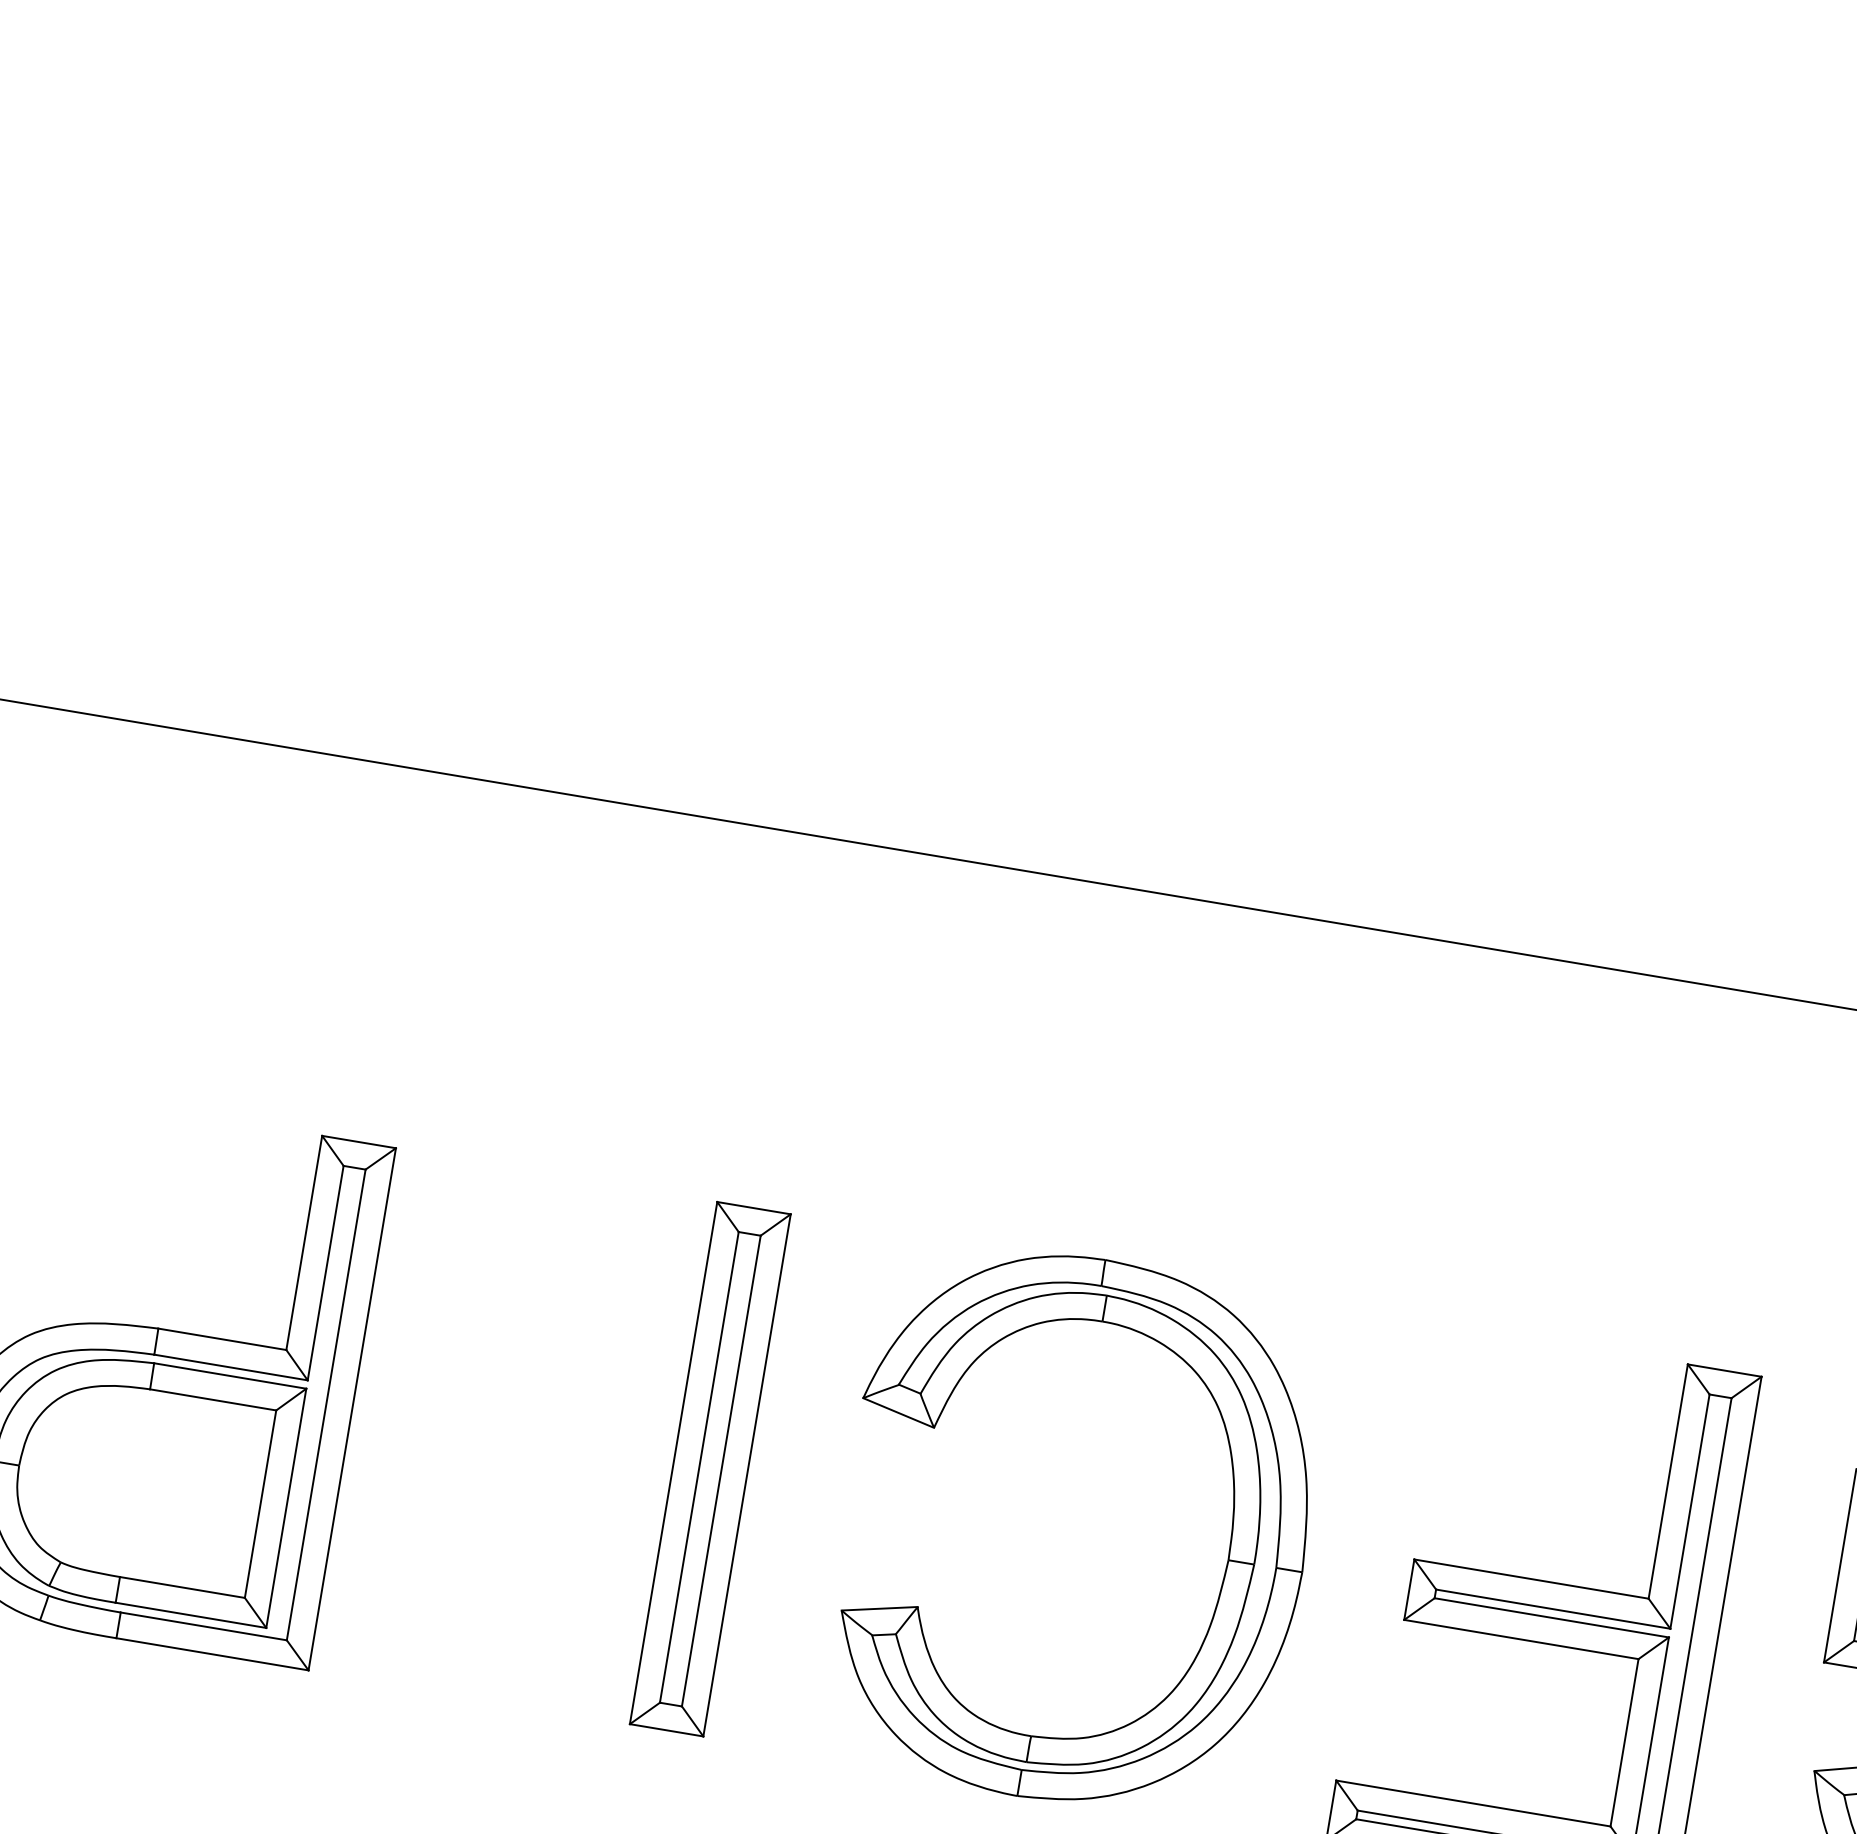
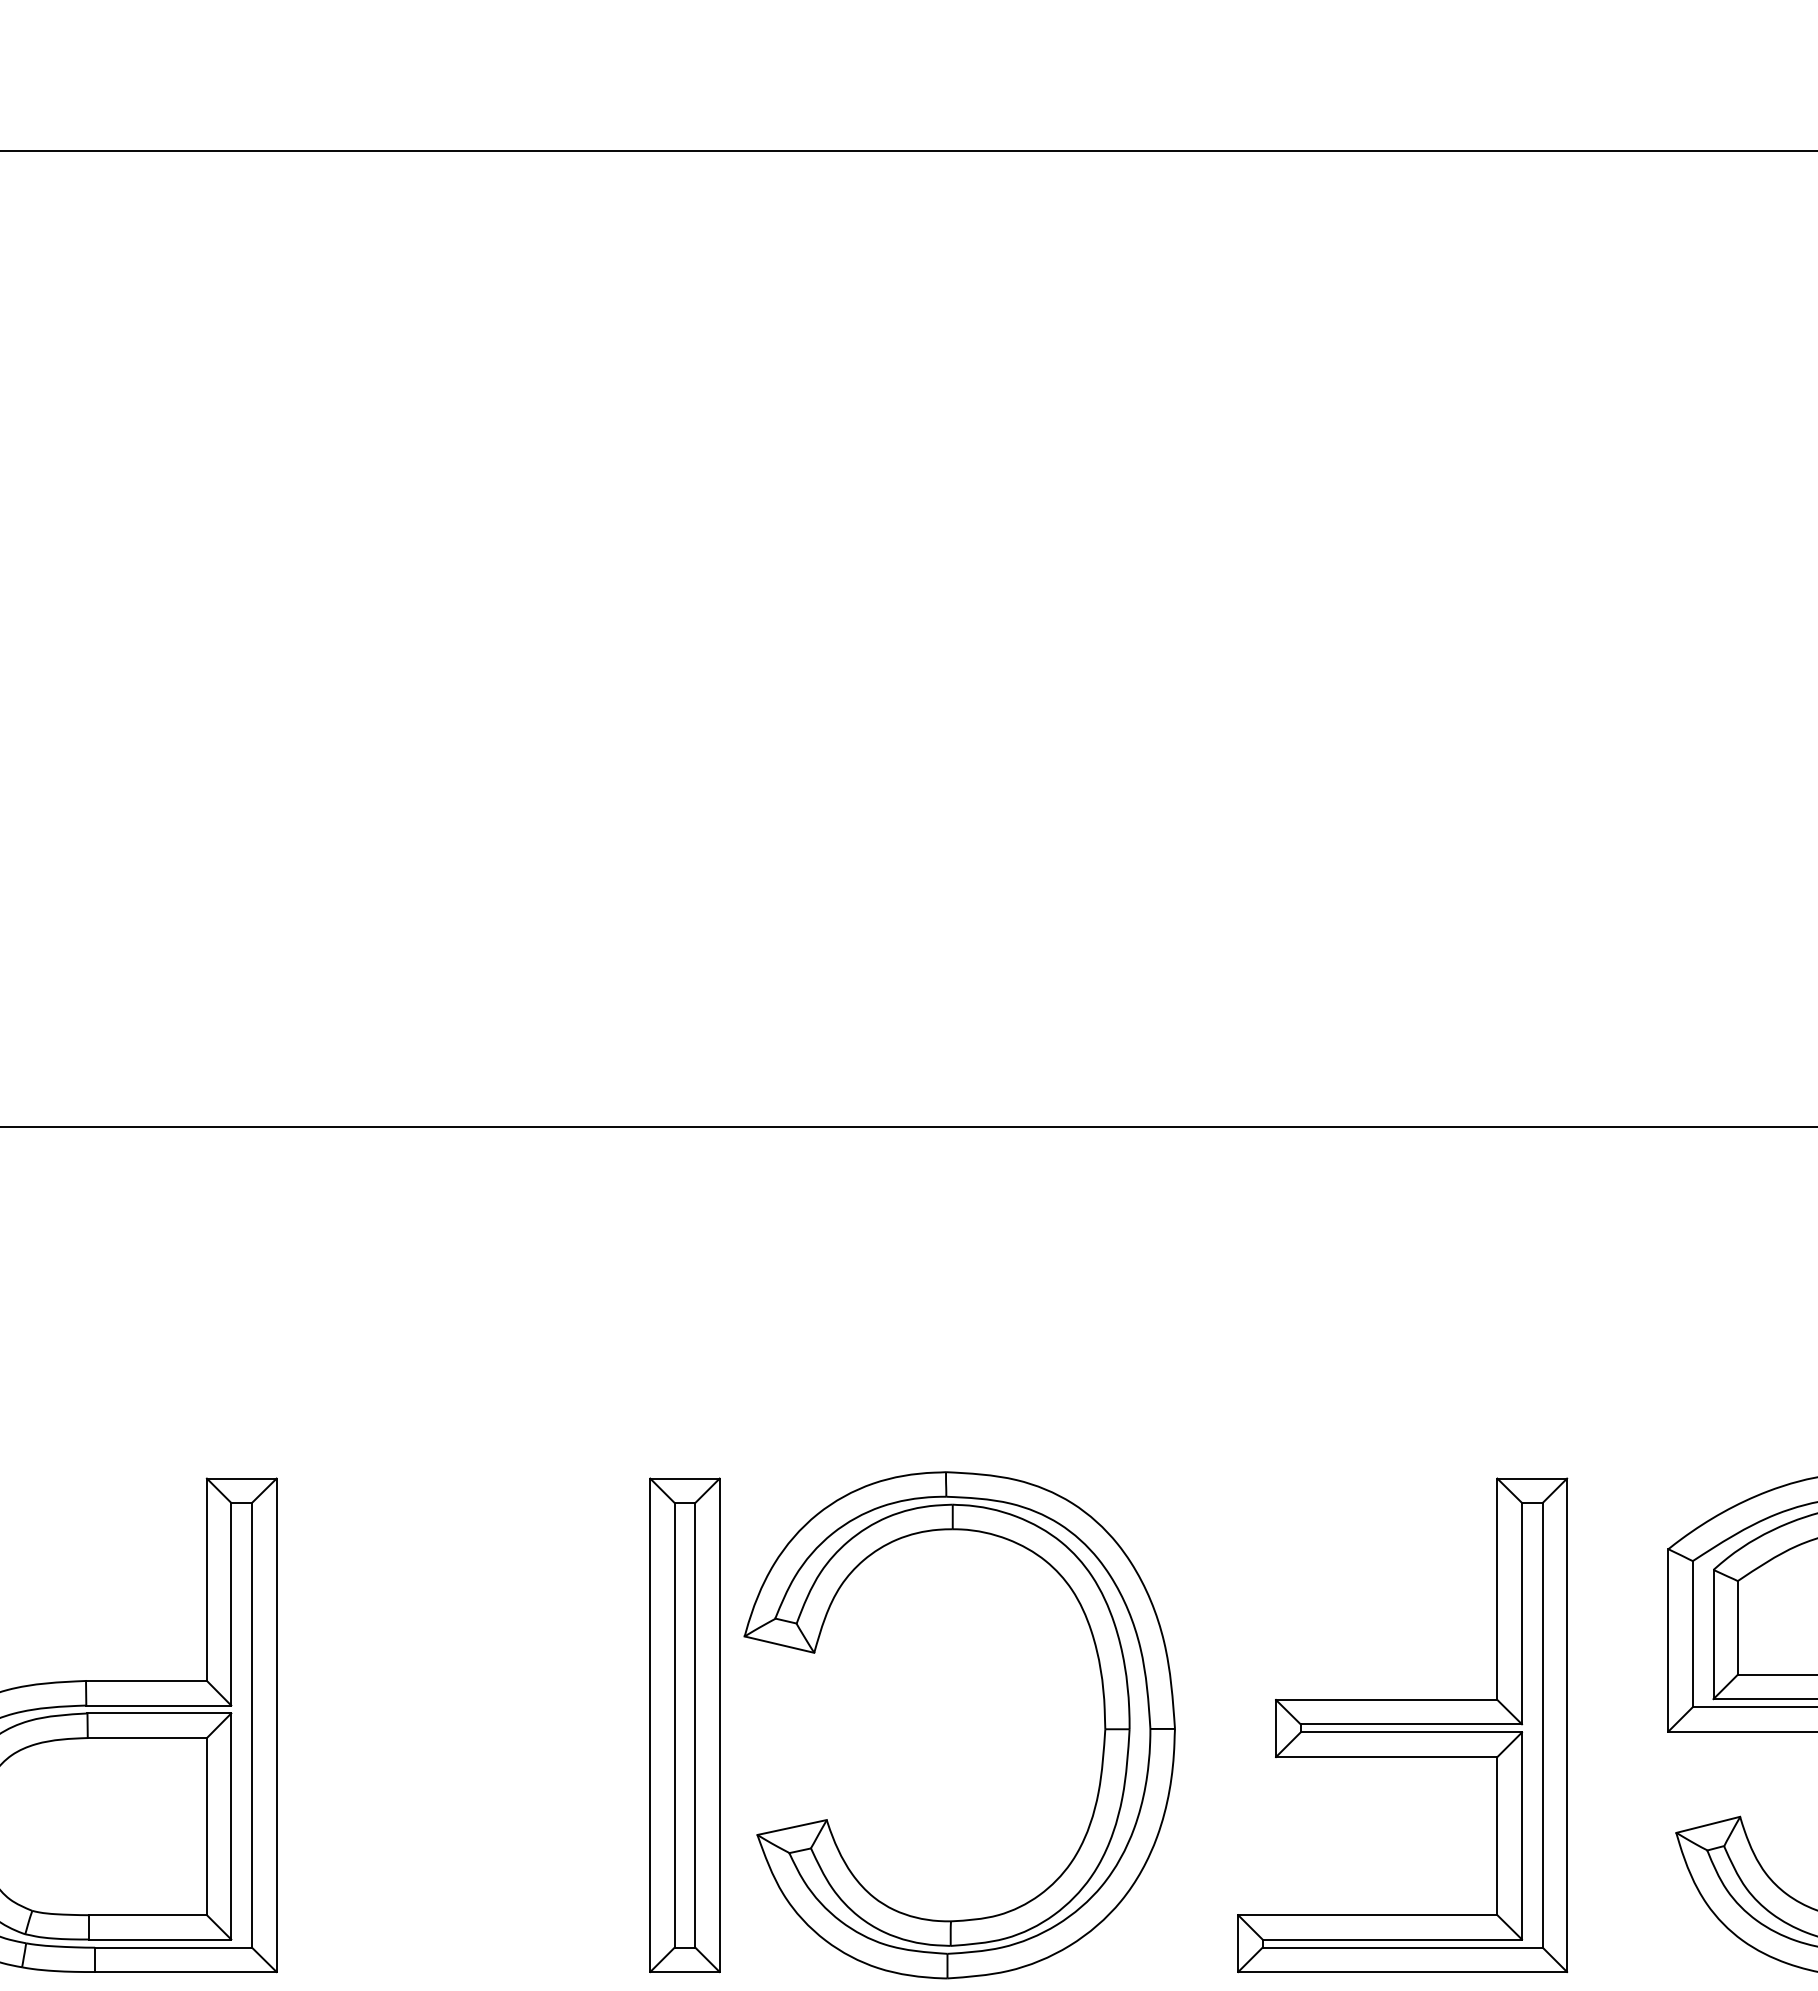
part: (709, 1469) -> (684, 1725), moved

